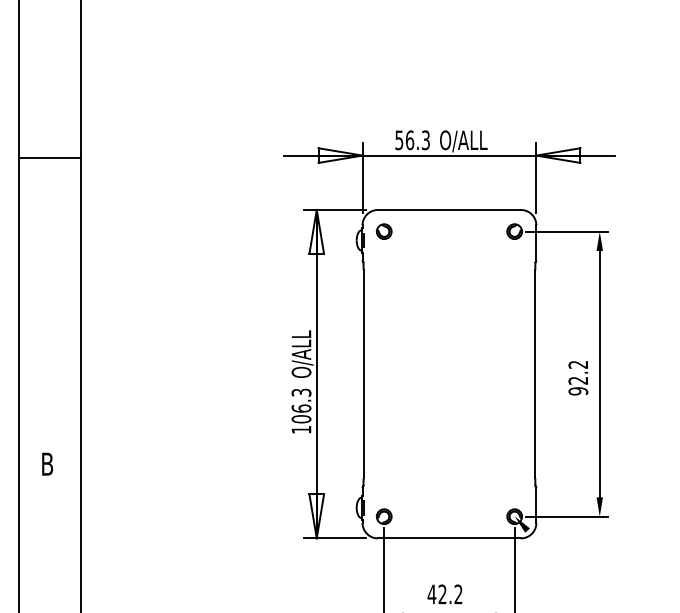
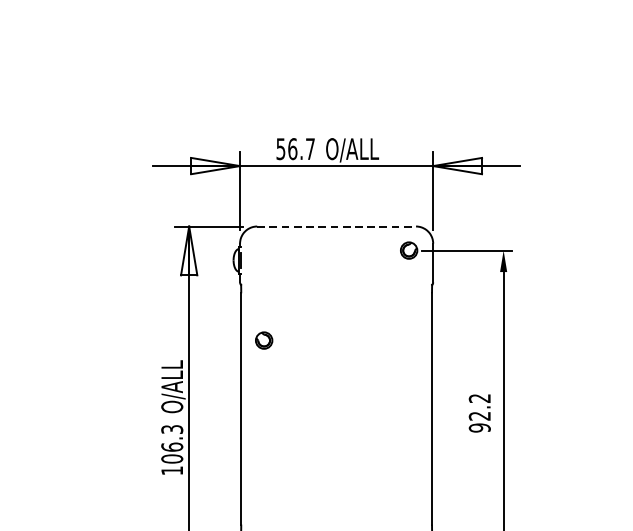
text: (425, 140) -> (310, 149), 56.3 -> 56.7
line: (449, 209) -> (336, 225), solid -> dashed
part: (383, 231) -> (263, 340), moved

